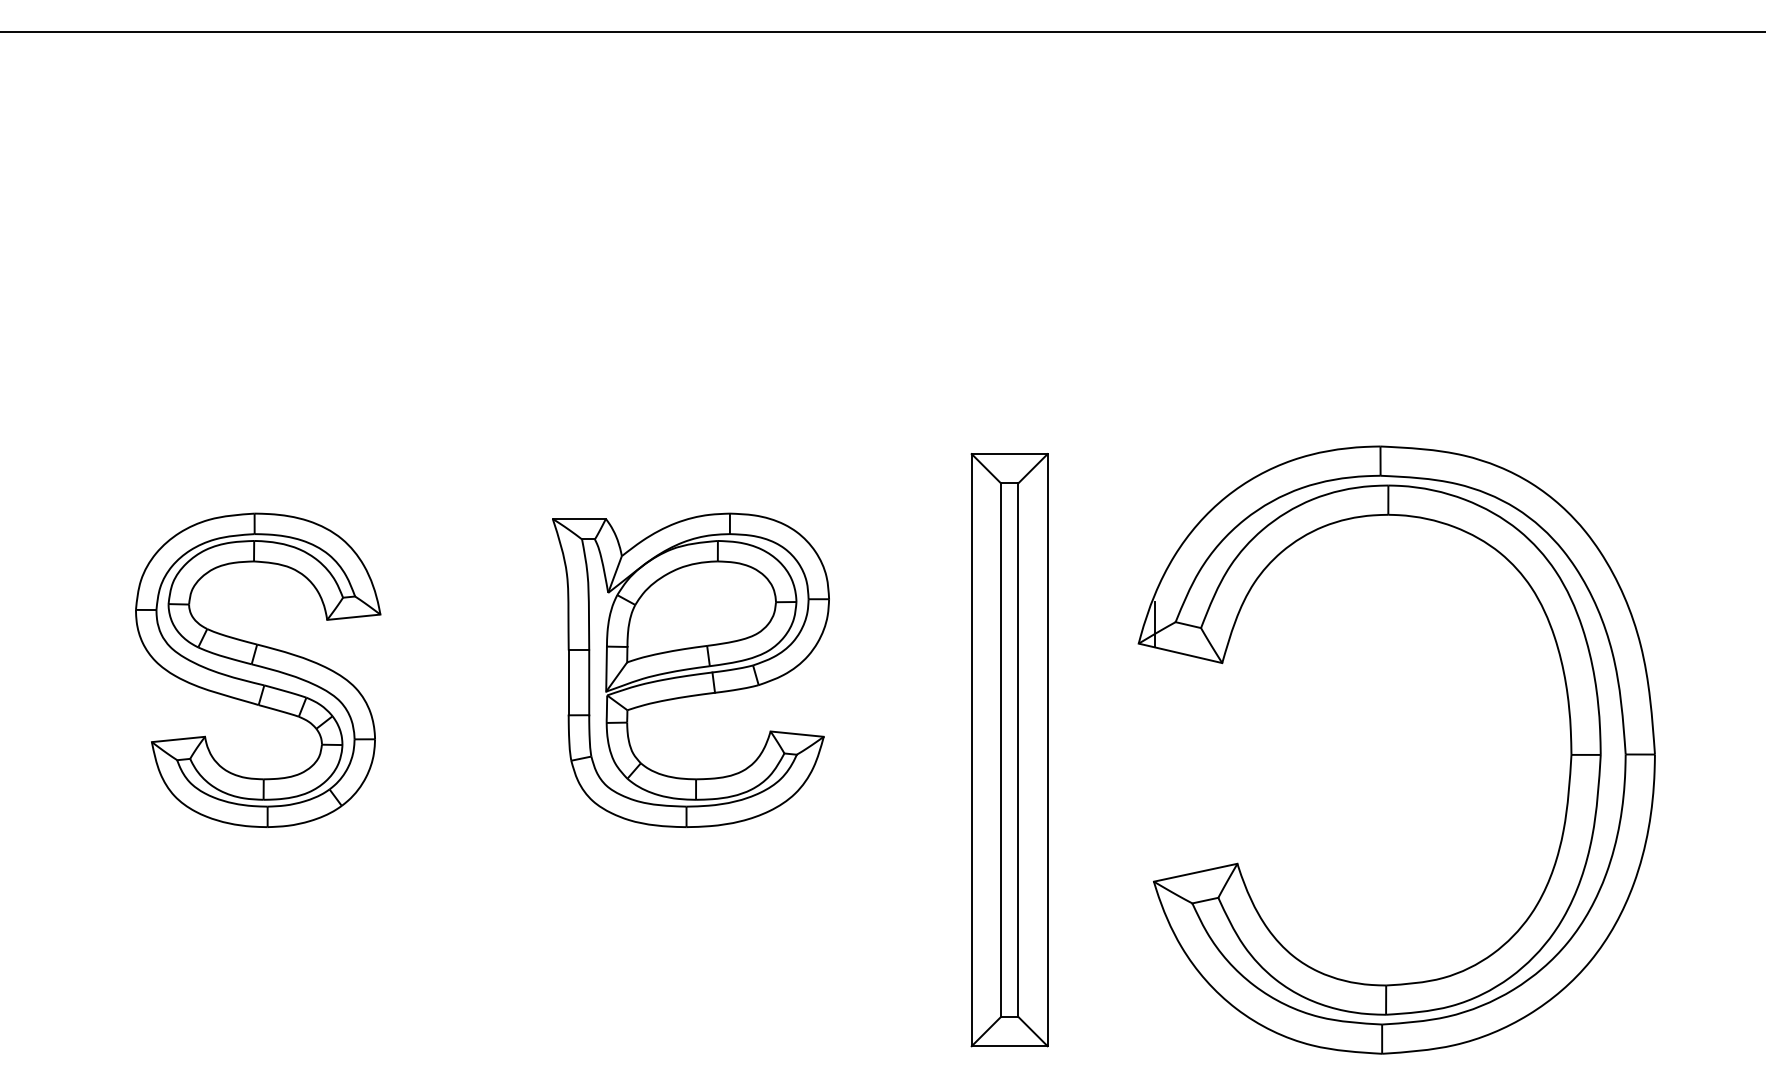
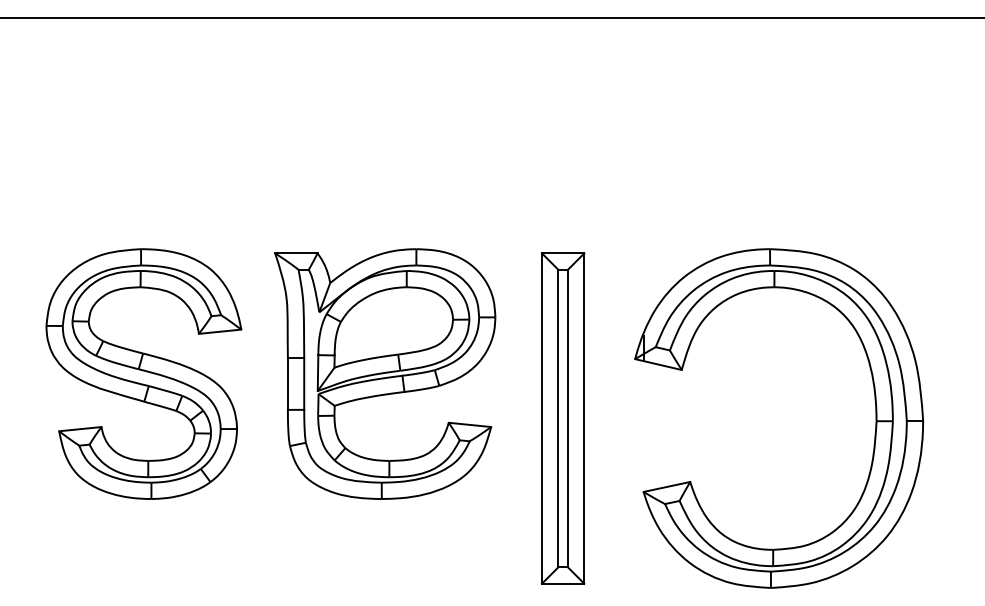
part: (257, 669) -> (143, 373), size x1.43
part: (691, 669) -> (385, 373), size x1.43

